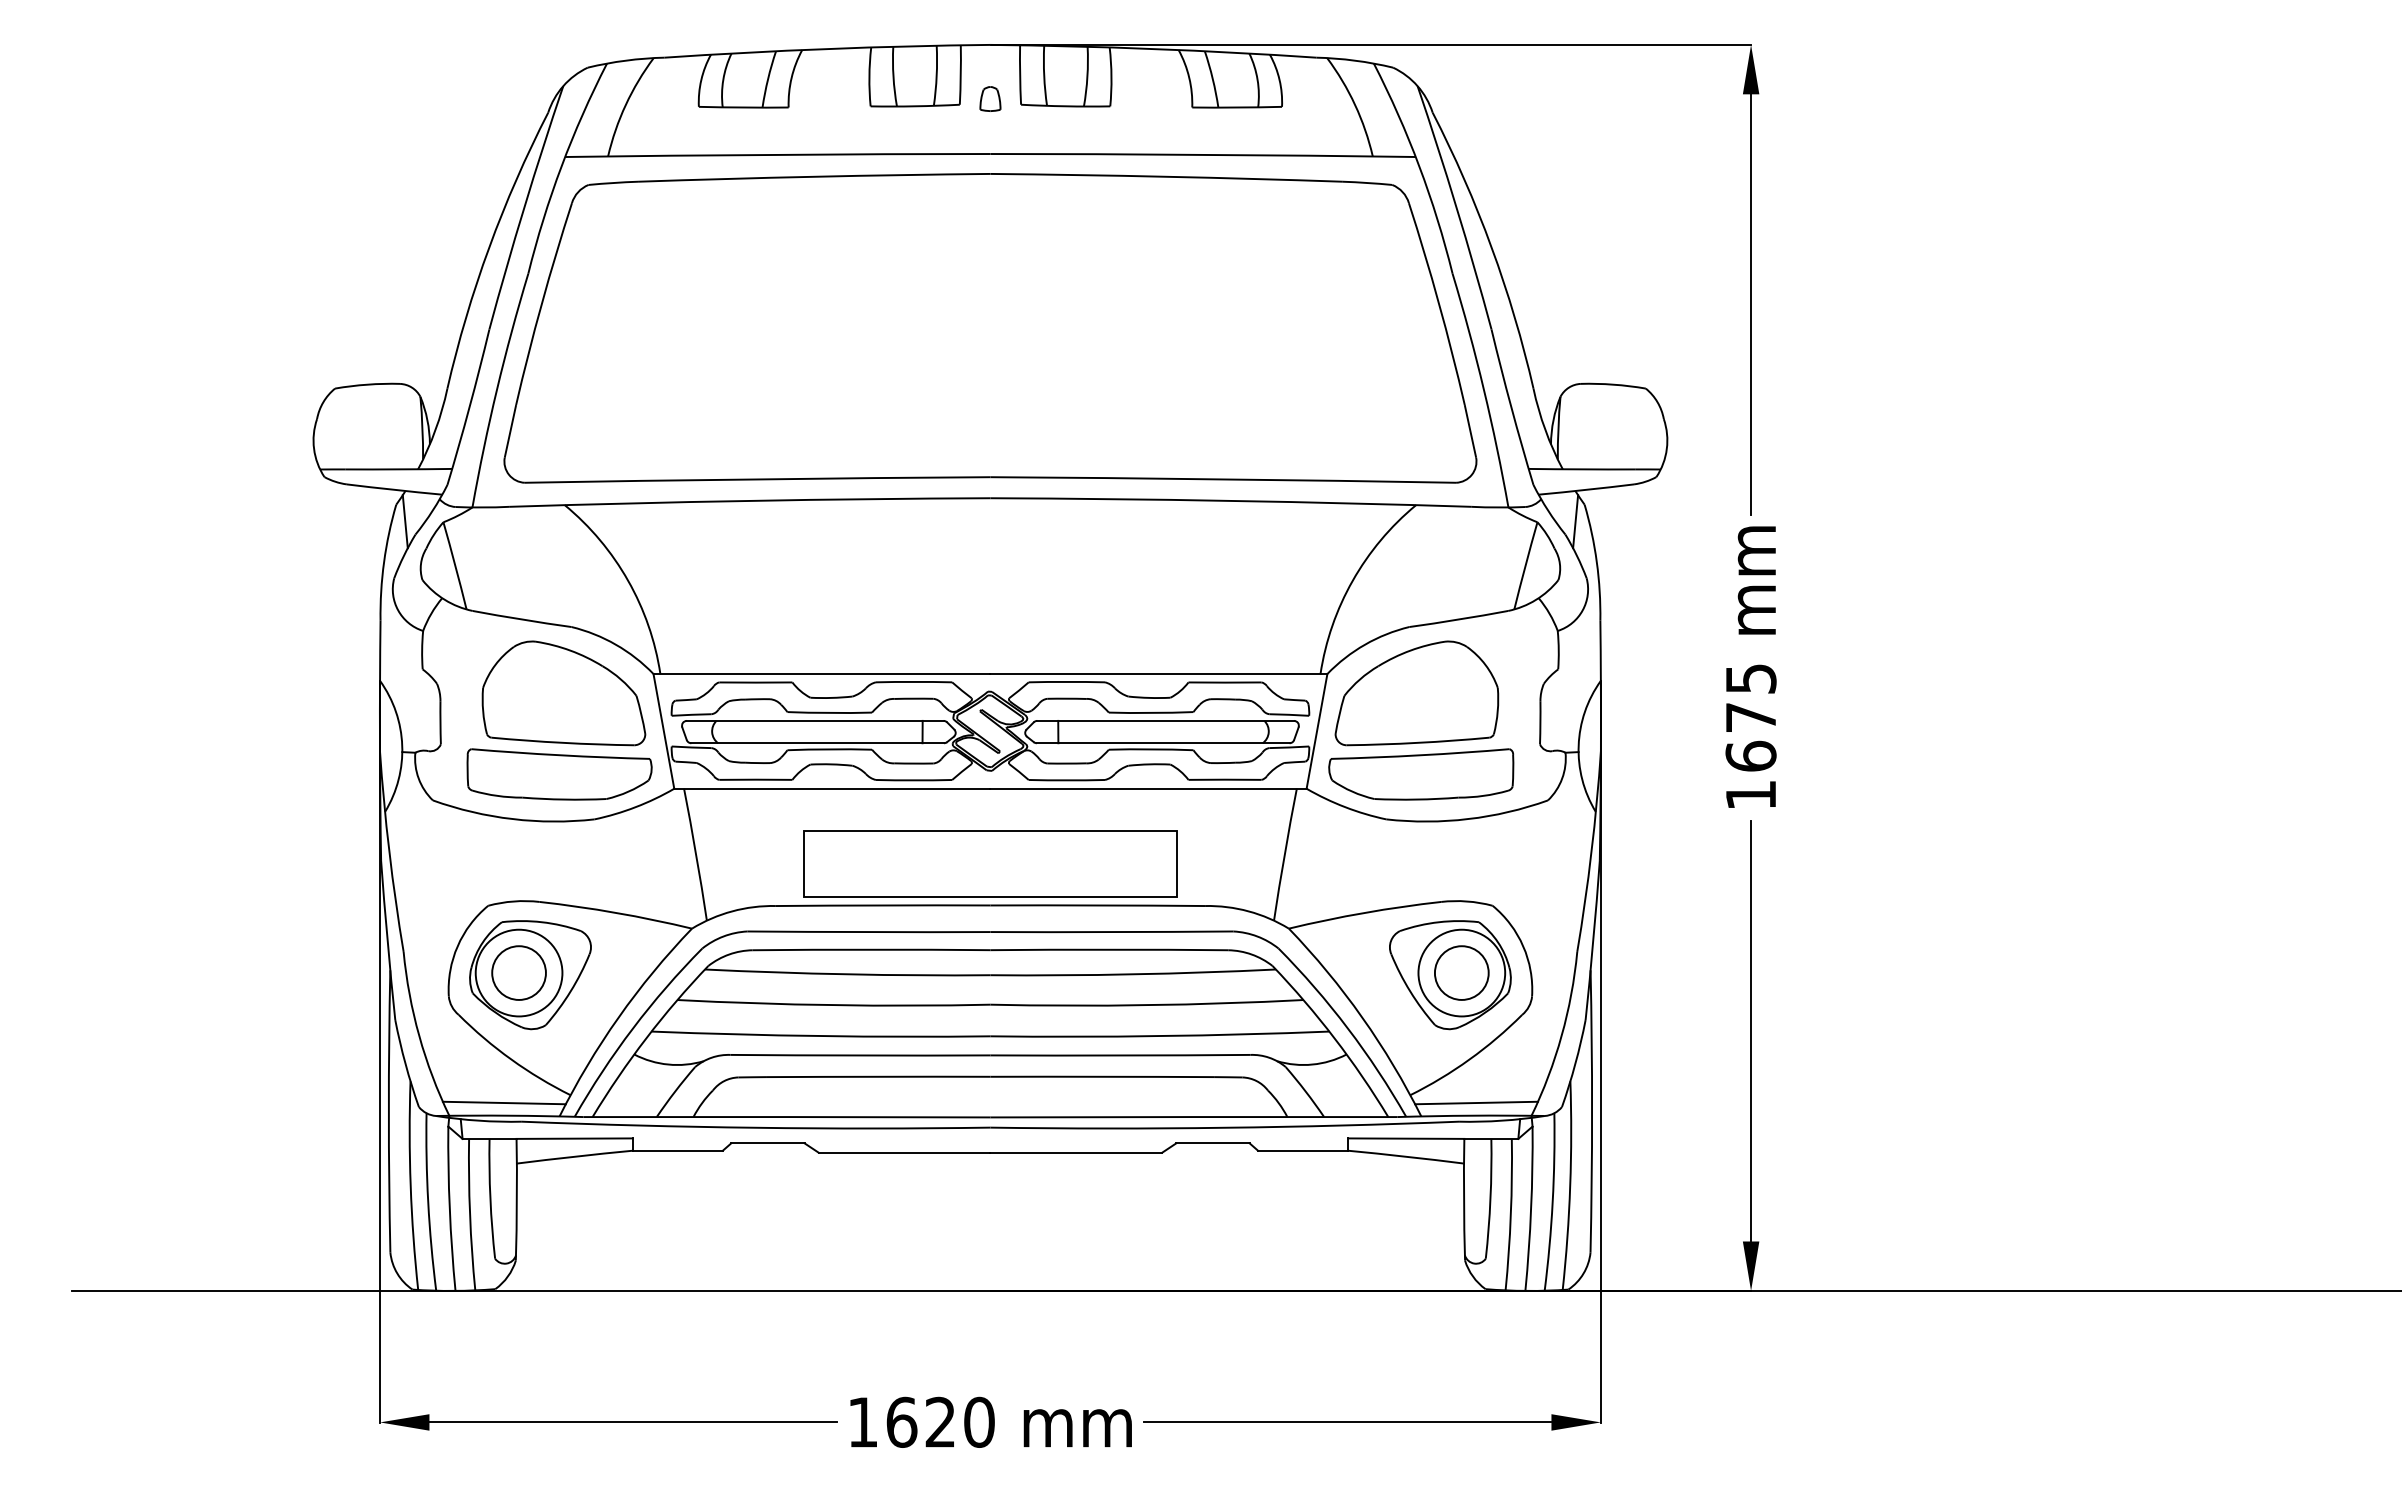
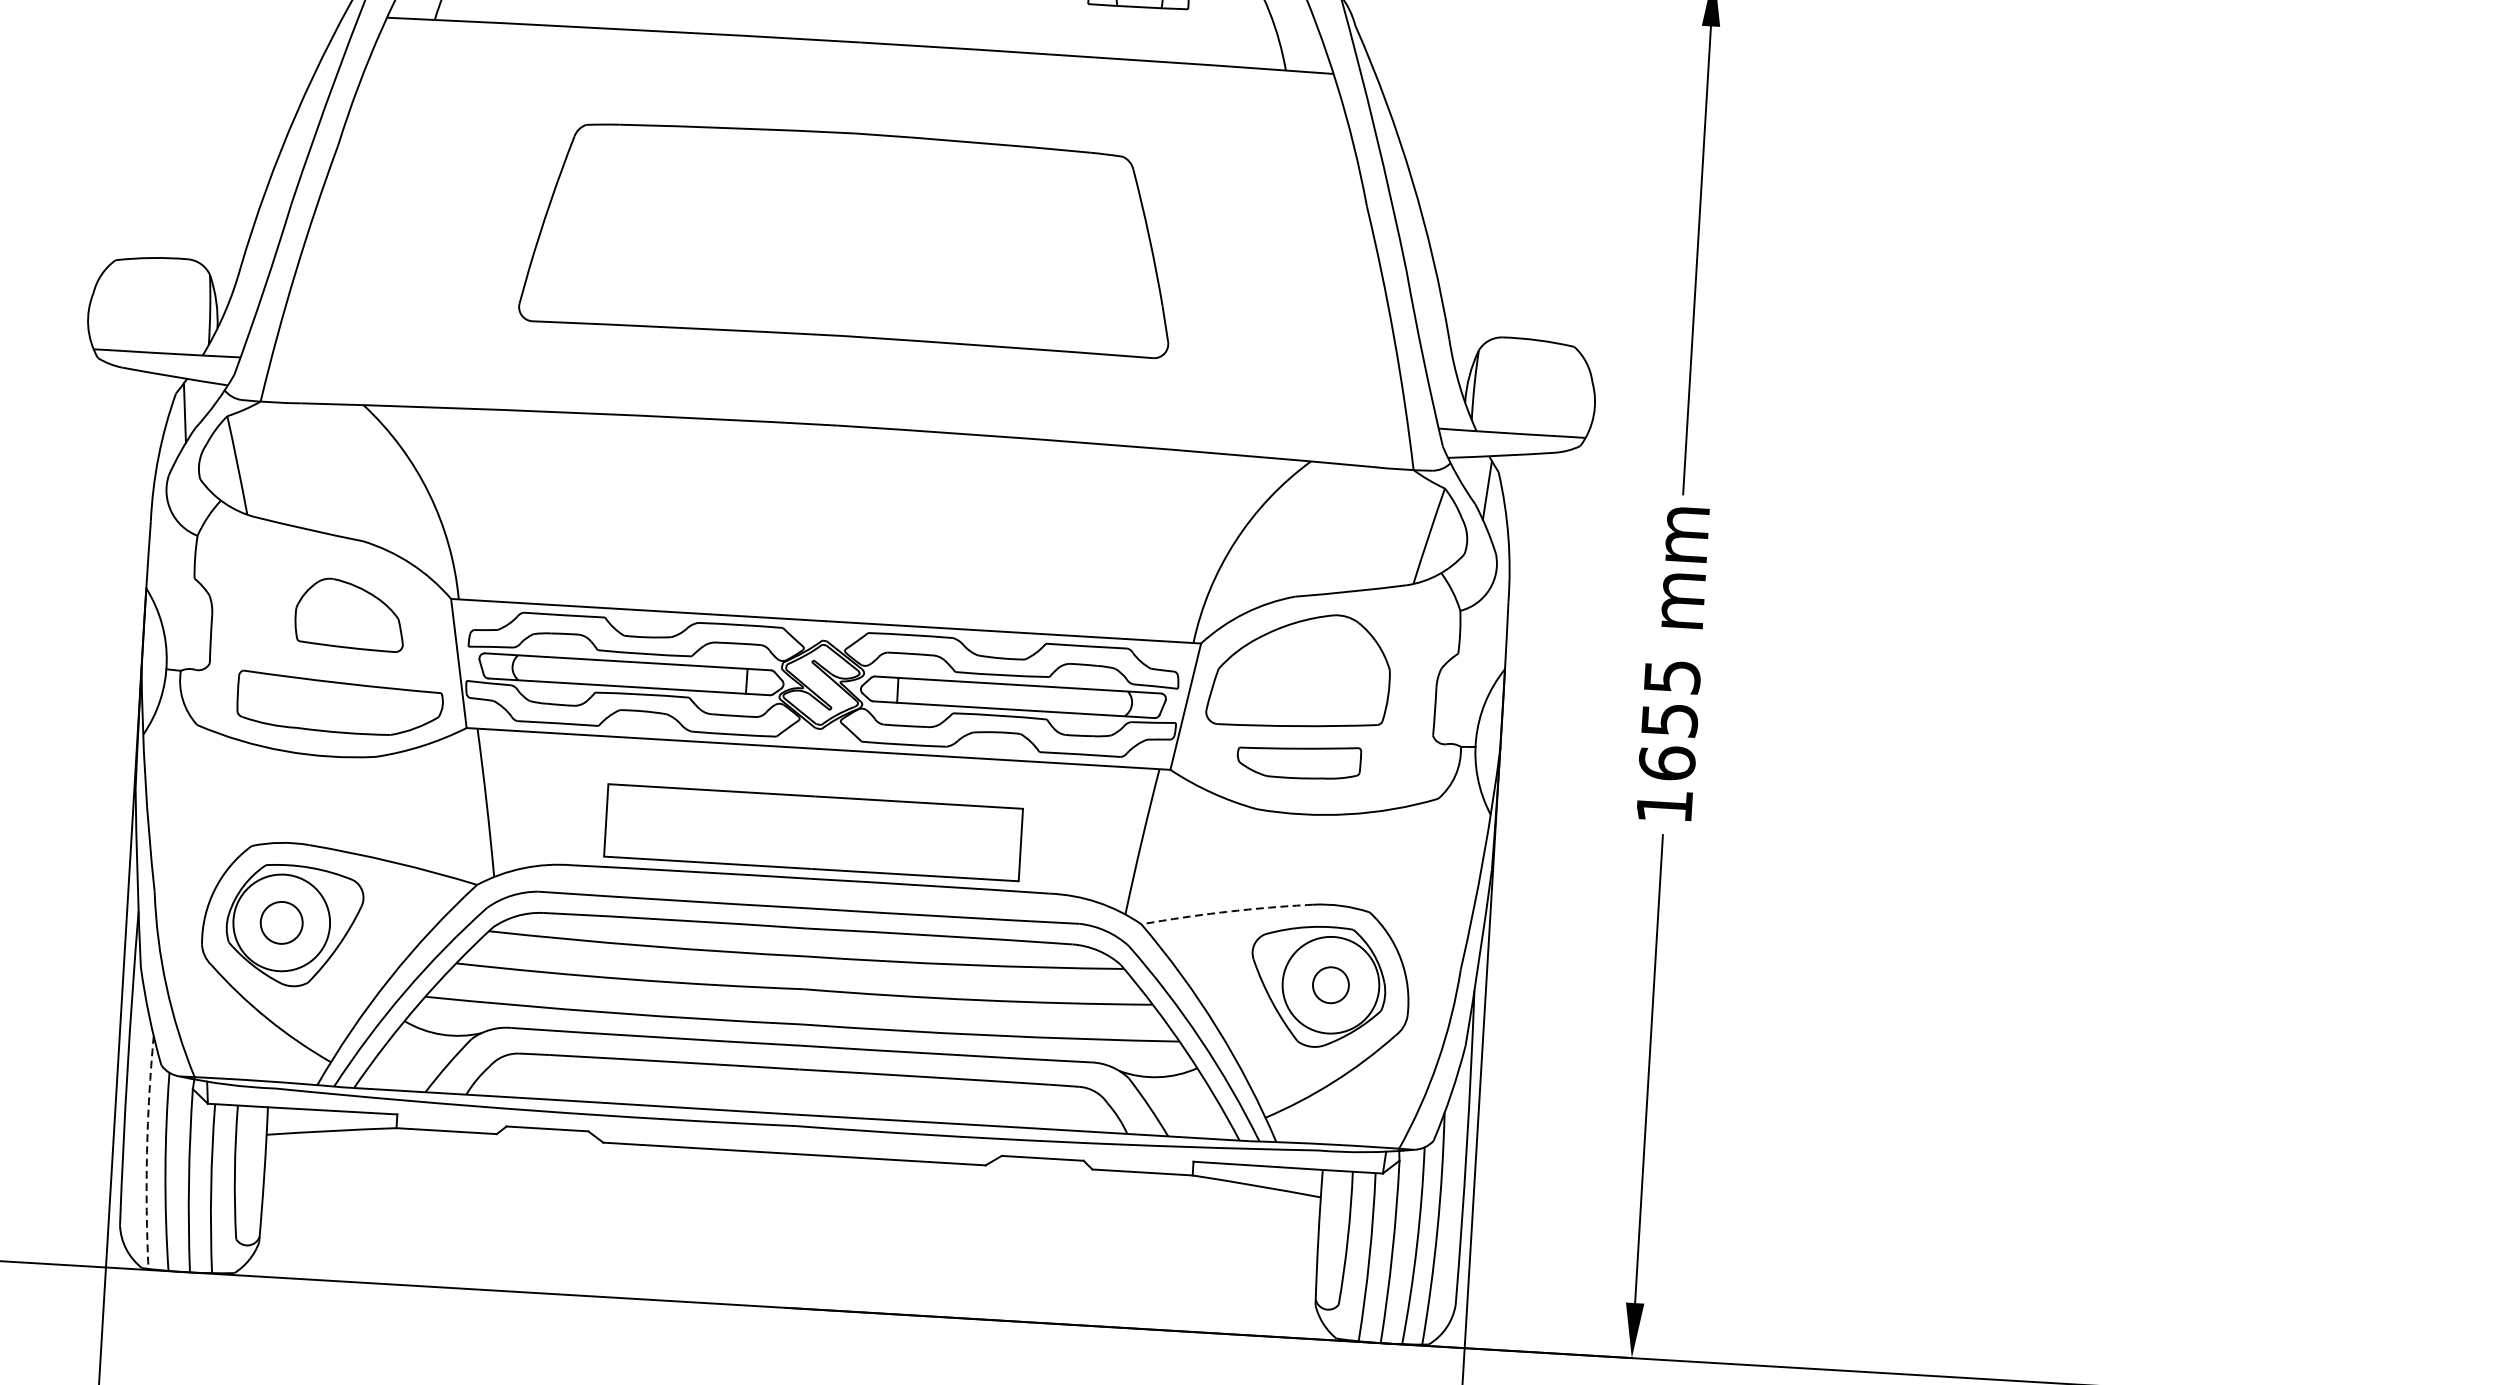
part: (990, 328) -> (849, 236), size x0.6
part: (563, 693) -> (349, 614), size x0.6
text: (1751, 717) -> (1670, 719), 1675 -> 1655
part: (1421, 774) -> (1299, 761), size x0.6
arc: (1364, 912) -> (1226, 911), solid -> dashed
circle: (518, 972) -> (281, 922), size x0.7
circle: (1461, 972) -> (1330, 984), size x0.6
line: (503, 1102) -> (255, 1065), removed
line: (1476, 1102) -> (1338, 1130), removed
arc: (410, 1185) -> (146, 1152), solid -> dashed

